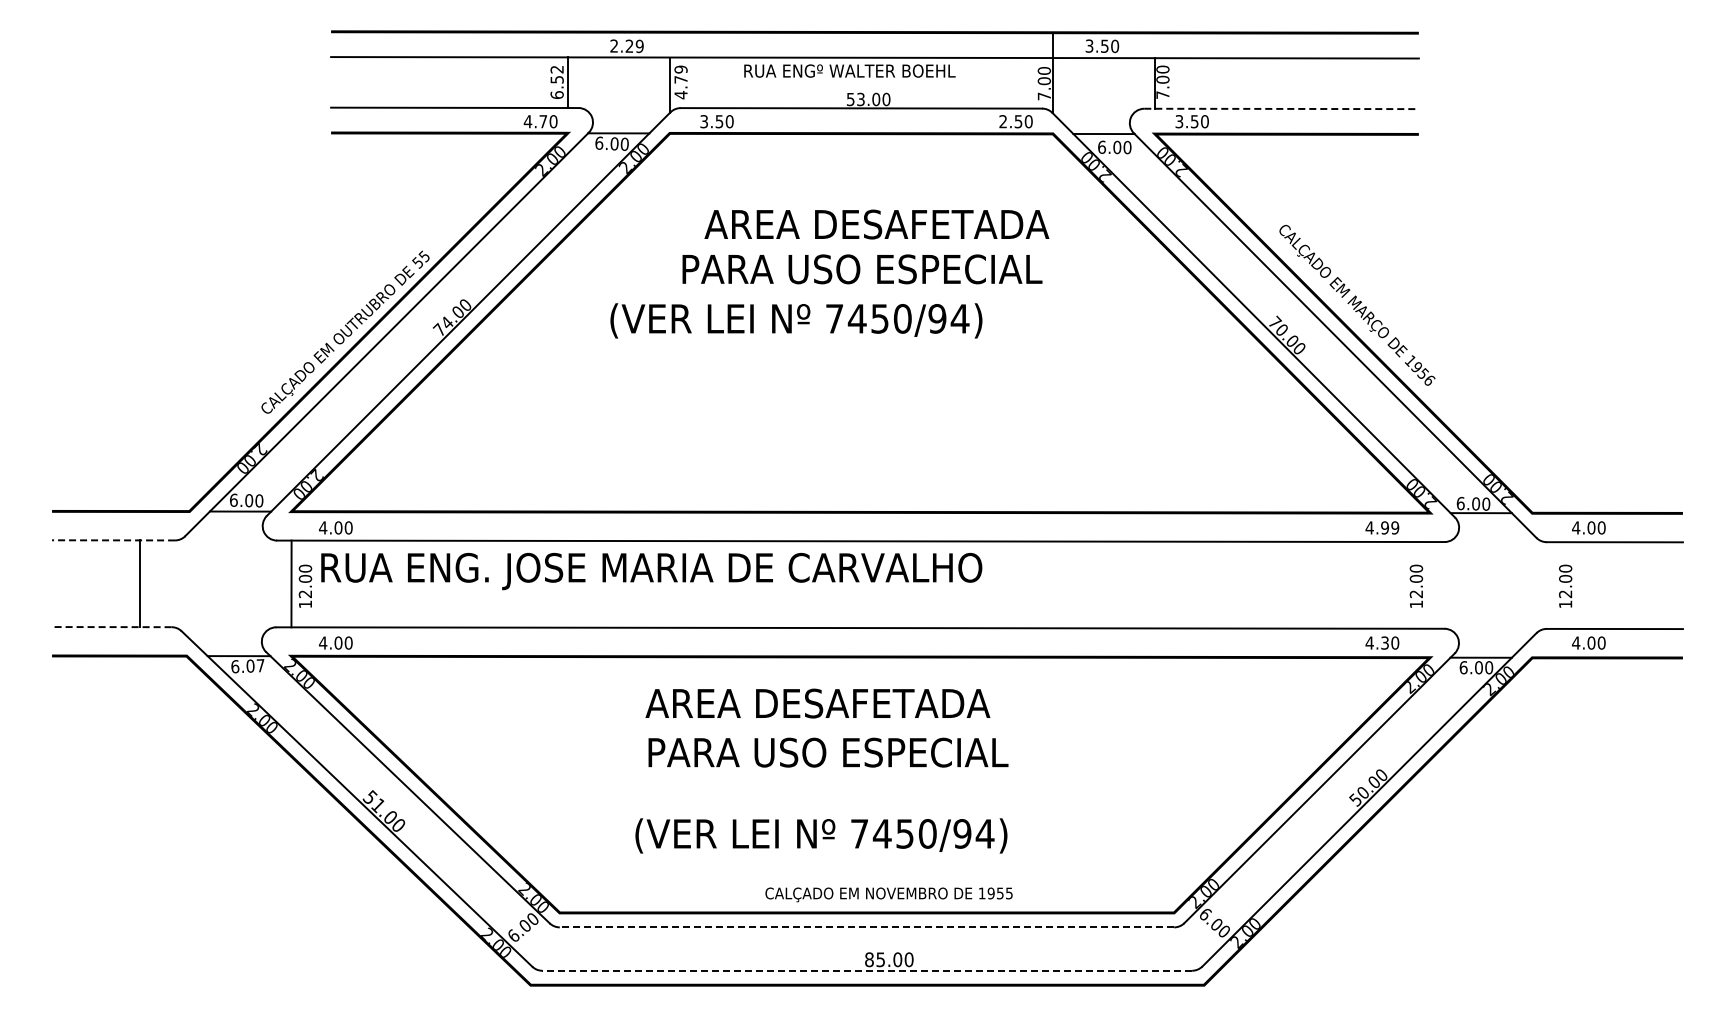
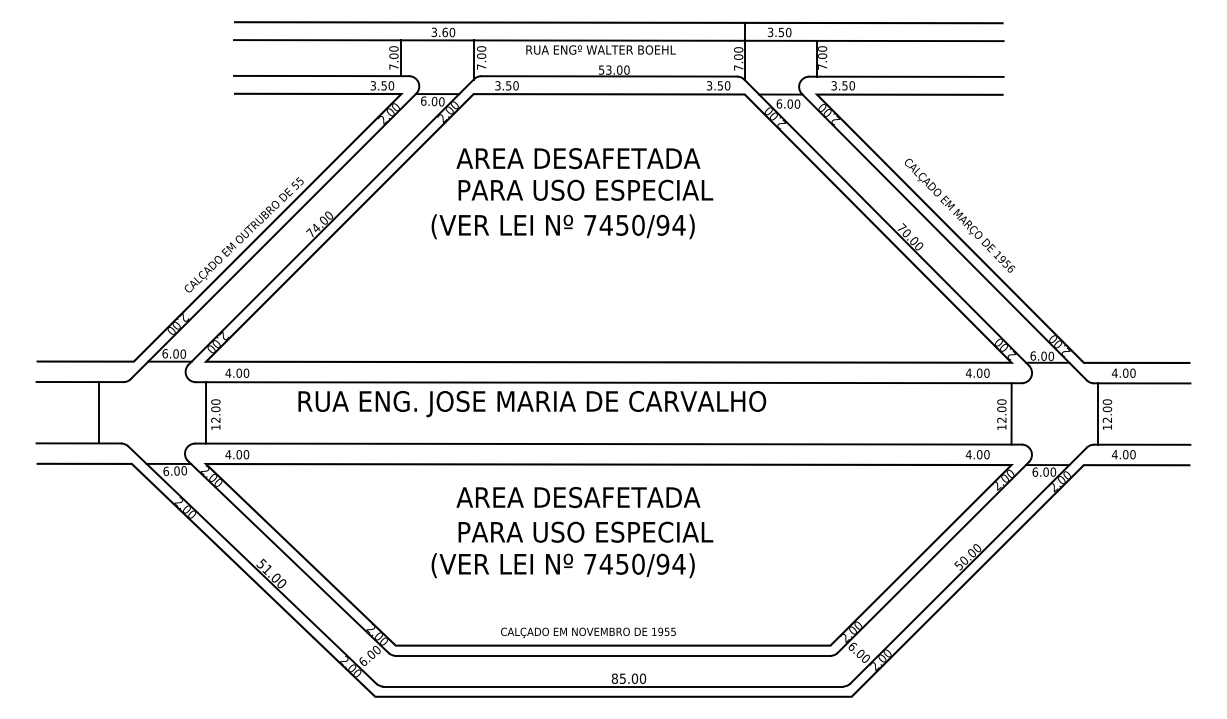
text: (626, 46) -> (442, 32), 2.29 -> 3.60
text: (556, 81) -> (393, 57), 6.52 -> 7.00
text: (680, 82) -> (481, 58), 4.79 -> 7.00
line: (1282, 108) -> (907, 76), dashed -> solid
text: (535, 121) -> (378, 85), 4.70 -> 3.50
text: (1003, 121) -> (709, 85), 2.50 -> 3.50
text: (876, 224) -> (578, 158), moved
text: (862, 269) -> (585, 190), moved
text: (1390, 527) -> (983, 372), 4.99 -> 4.00
line: (113, 540) -> (80, 382), dashed -> solid
text: (651, 571) -> (532, 404), moved
line: (1430, 585) -> (1011, 413), added
line: (1552, 585) -> (1098, 413), added
line: (111, 627) -> (78, 443), dashed -> solid
text: (1385, 642) -> (979, 454), 4.30 -> 4.00
text: (260, 665) -> (184, 470), 6.07 -> 6.00
text: (821, 835) -> (563, 565), moved
text: (888, 894) -> (588, 632), moved
line: (866, 927) -> (612, 655), dashed -> solid
line: (867, 970) -> (613, 686), dashed -> solid

